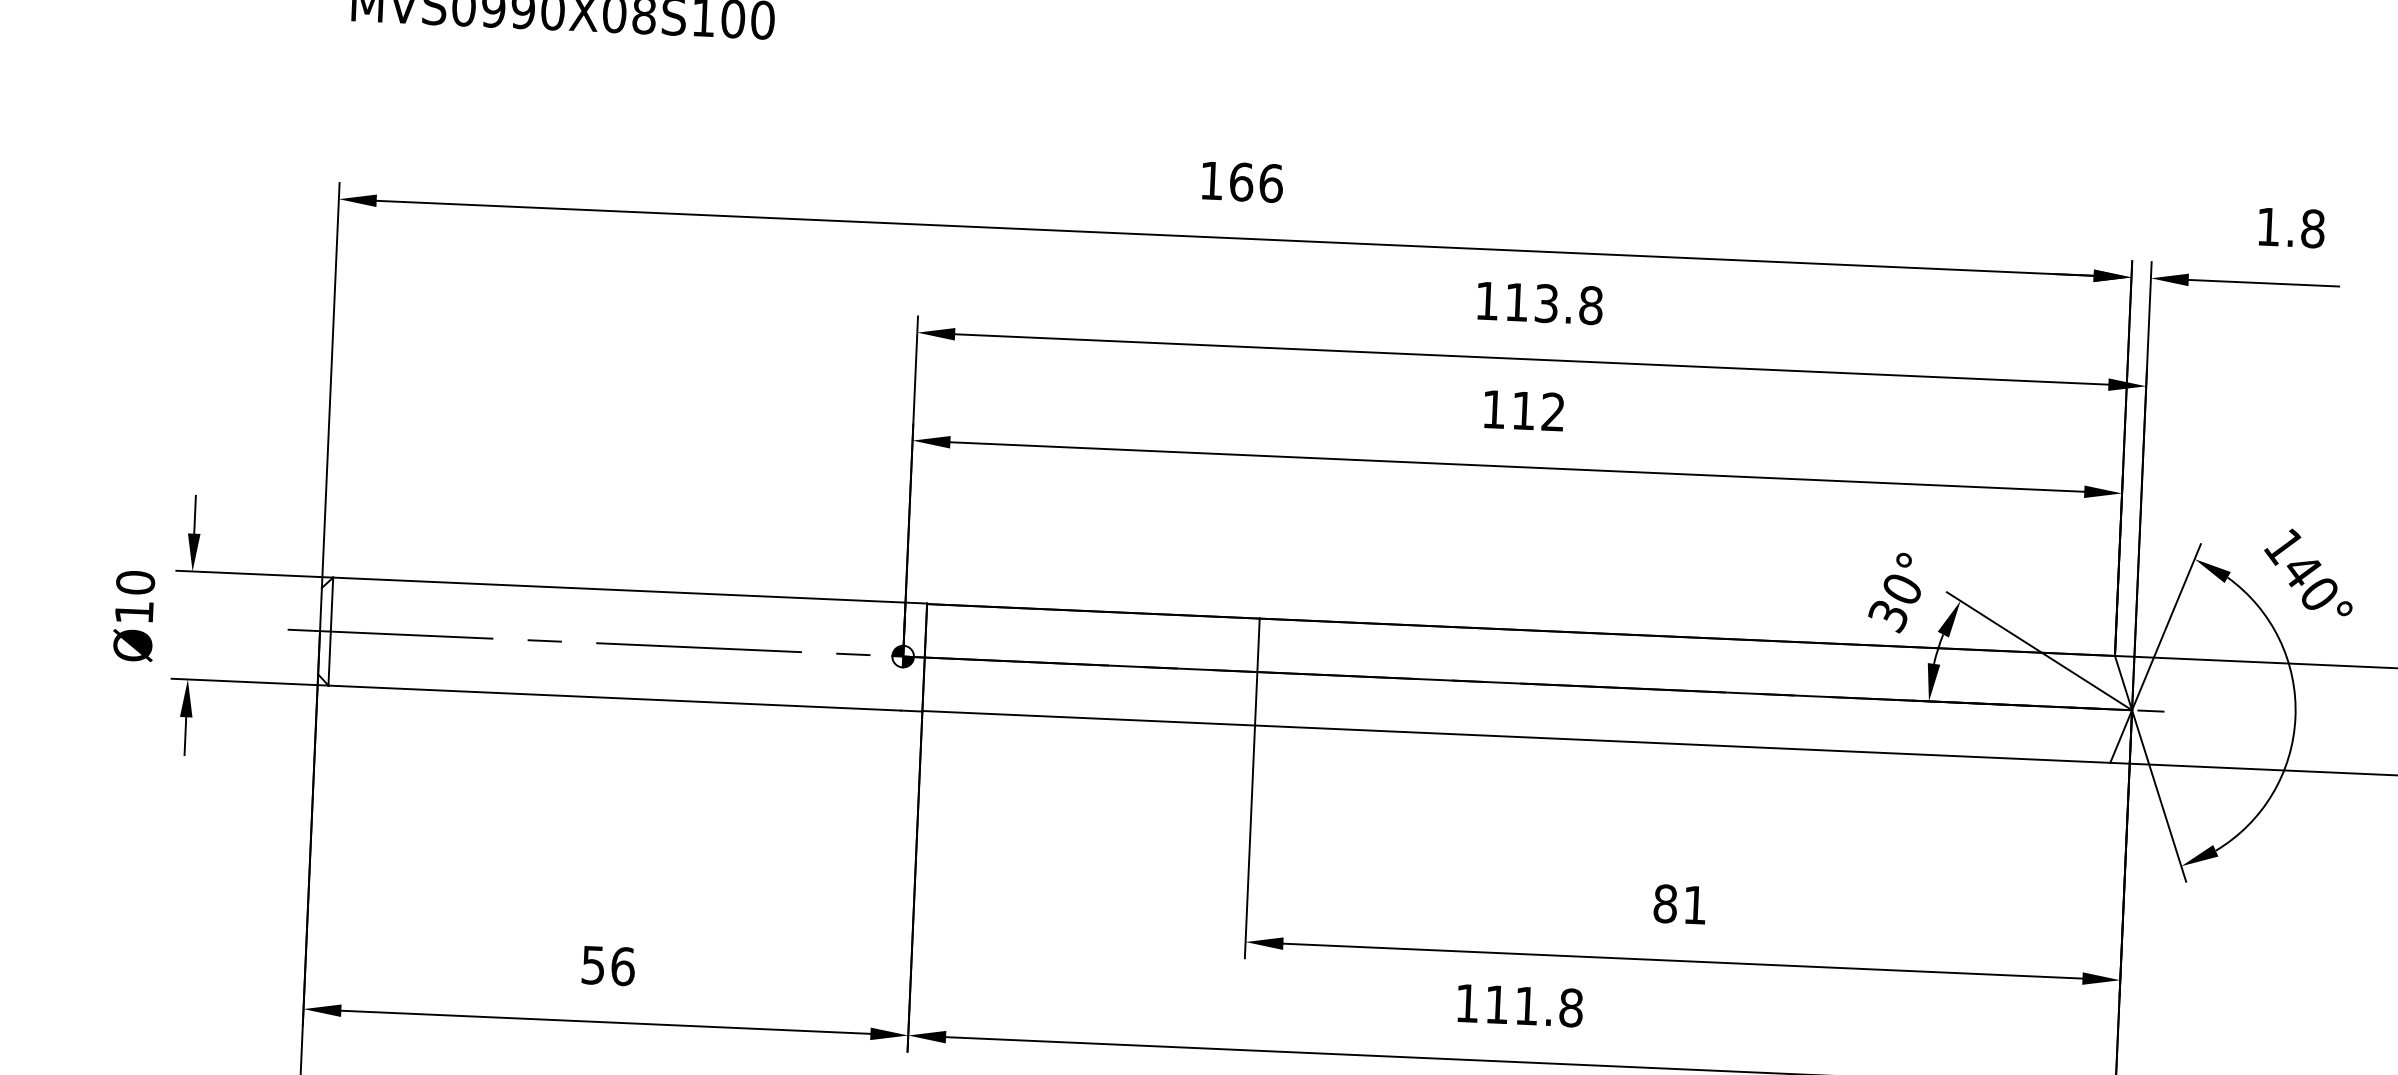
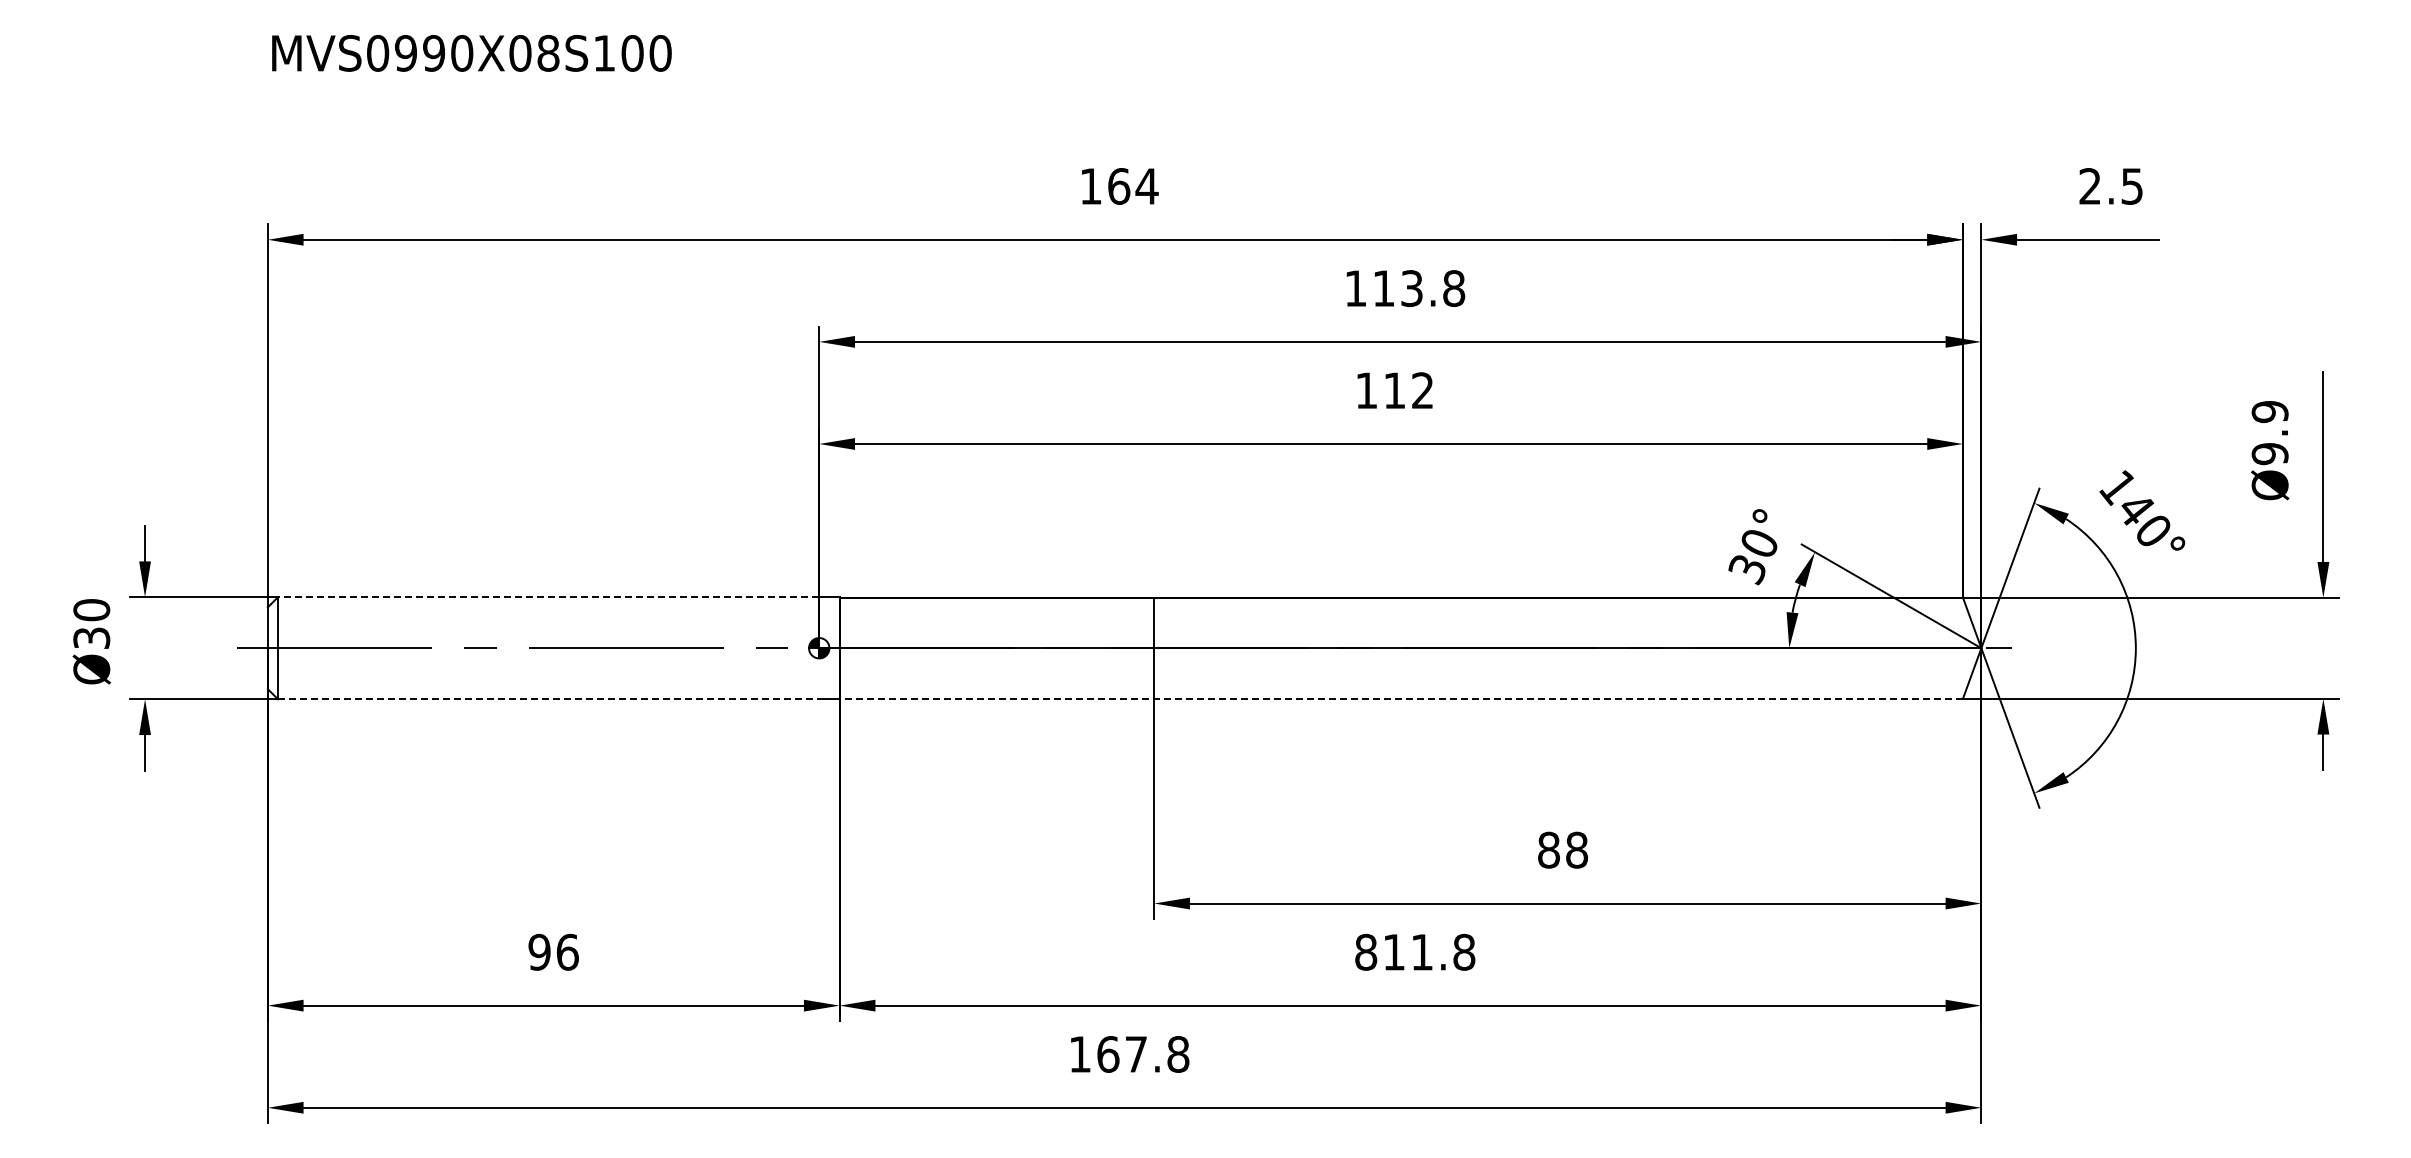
text: (1270, 183) -> (1146, 186), 166 -> 164
text: (2291, 227) -> (2111, 186), 1.8 -> 2.5
line: (619, 590) -> (548, 597), solid -> dashed
text: (134, 611) -> (91, 637), Ø10 -> Ø30
line: (614, 698) -> (548, 699), solid -> dashed
line: (1516, 736) -> (1401, 698), solid -> dashed
text: (1695, 904) -> (1577, 849), 81 -> 88
text: (593, 964) -> (539, 951), 56 -> 96
text: (1467, 1002) -> (1366, 951), 111.8 -> 811.8

